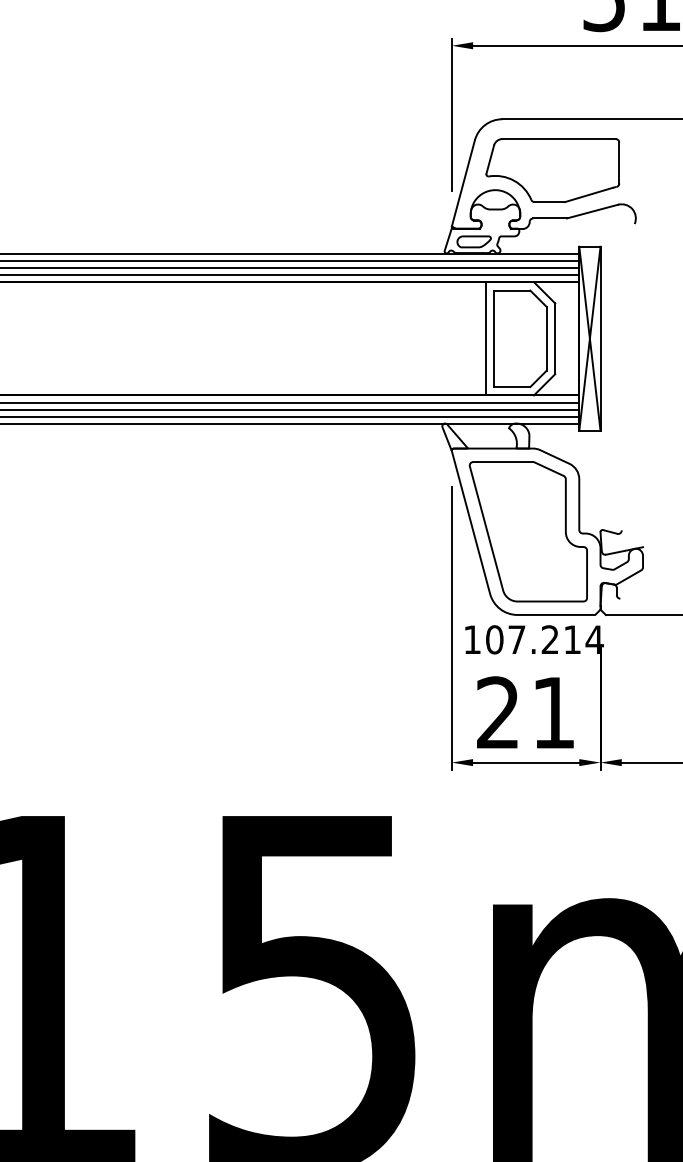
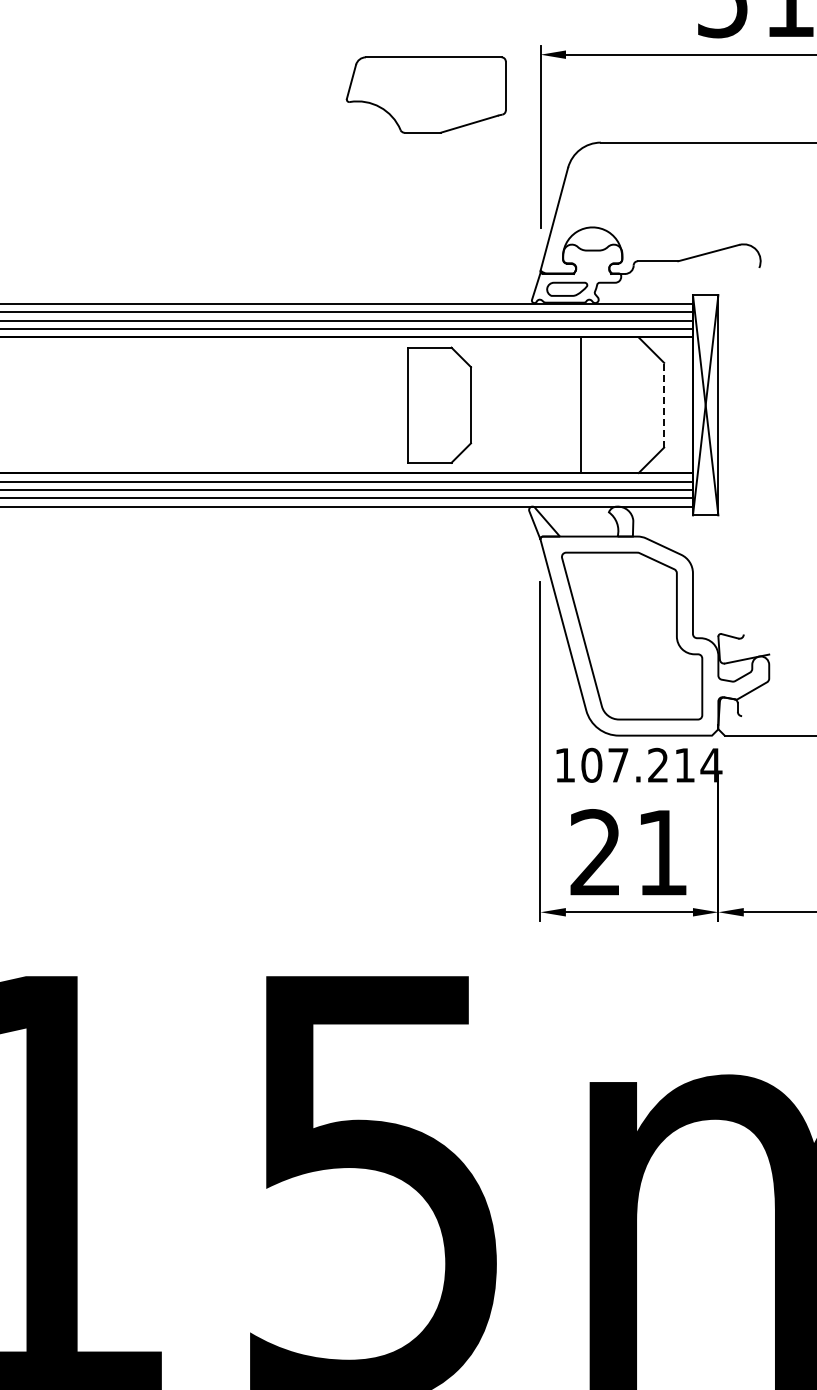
part: (552, 170) -> (425, 94), moved
part: (520, 338) -> (439, 404), moved
line: (555, 338) -> (664, 404), solid -> dashed

